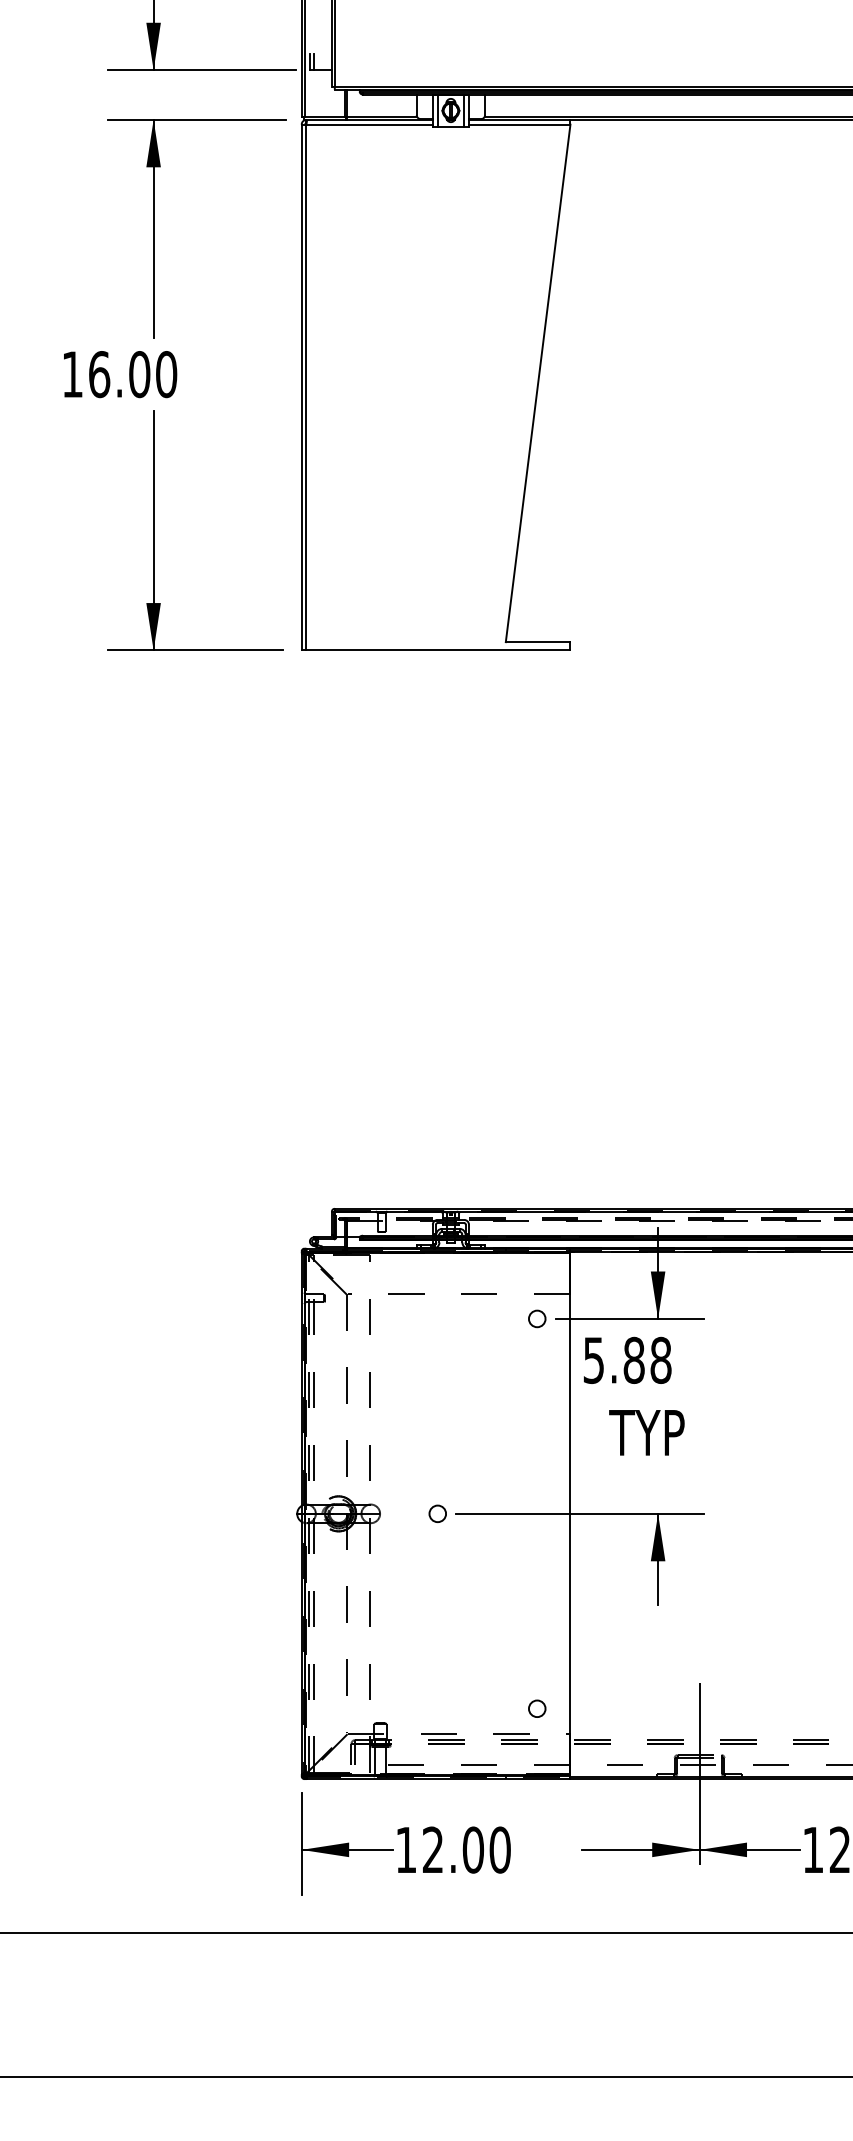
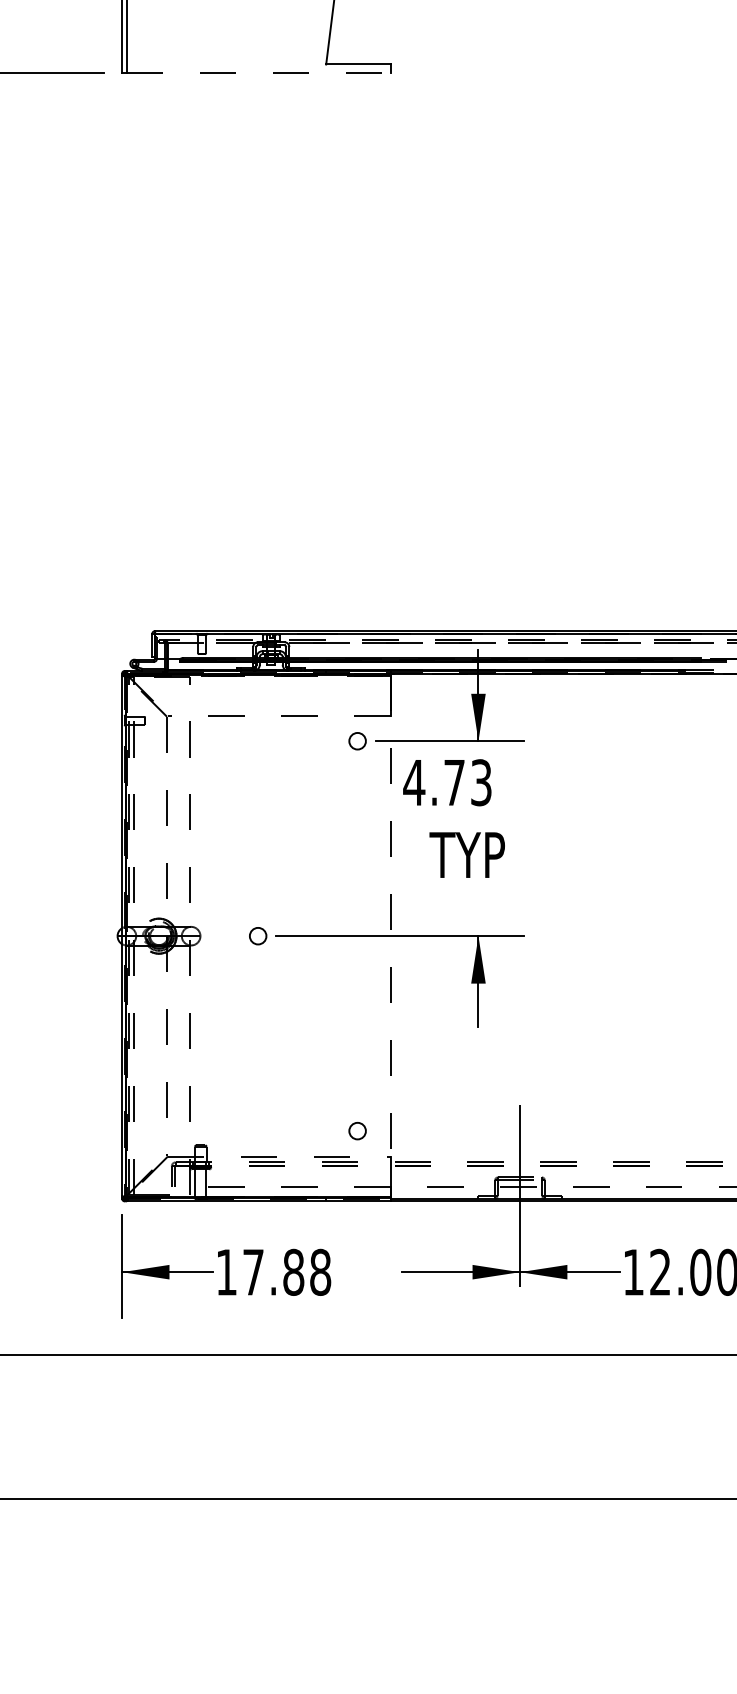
line: (438, 650) -> (258, 72), solid -> dashed
text: (626, 1360) -> (446, 782), 5.88 -> 4.73
line: (570, 1514) -> (390, 936), solid -> dashed
text: (466, 1849) -> (286, 1271), 12.00 -> 17.88

